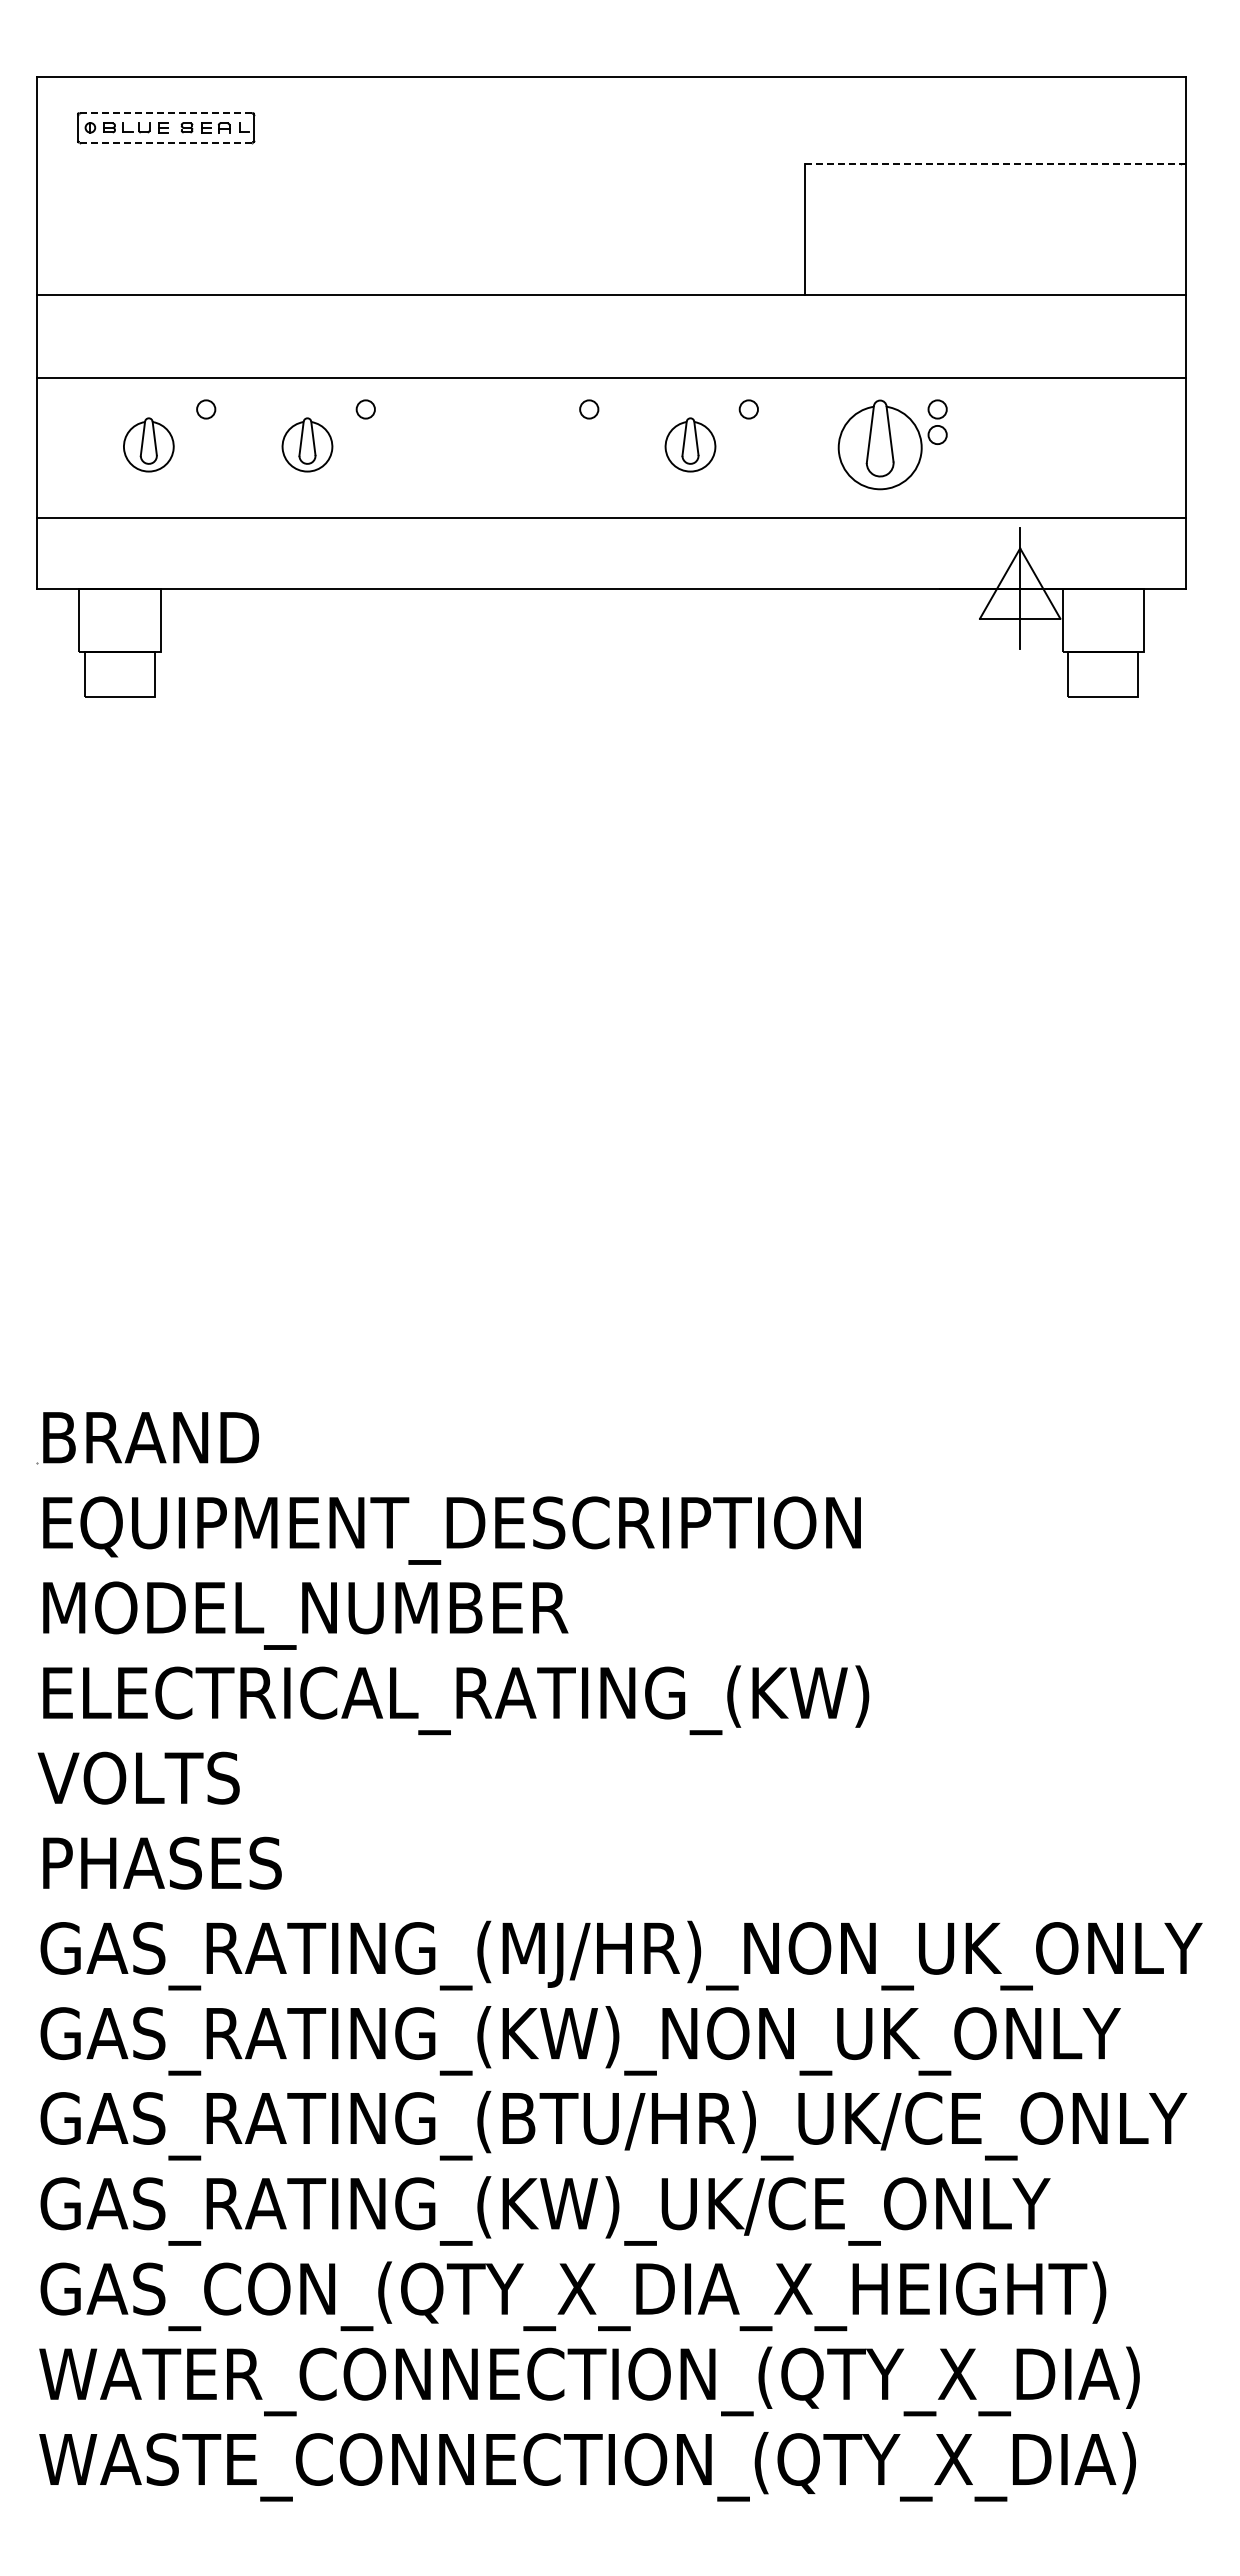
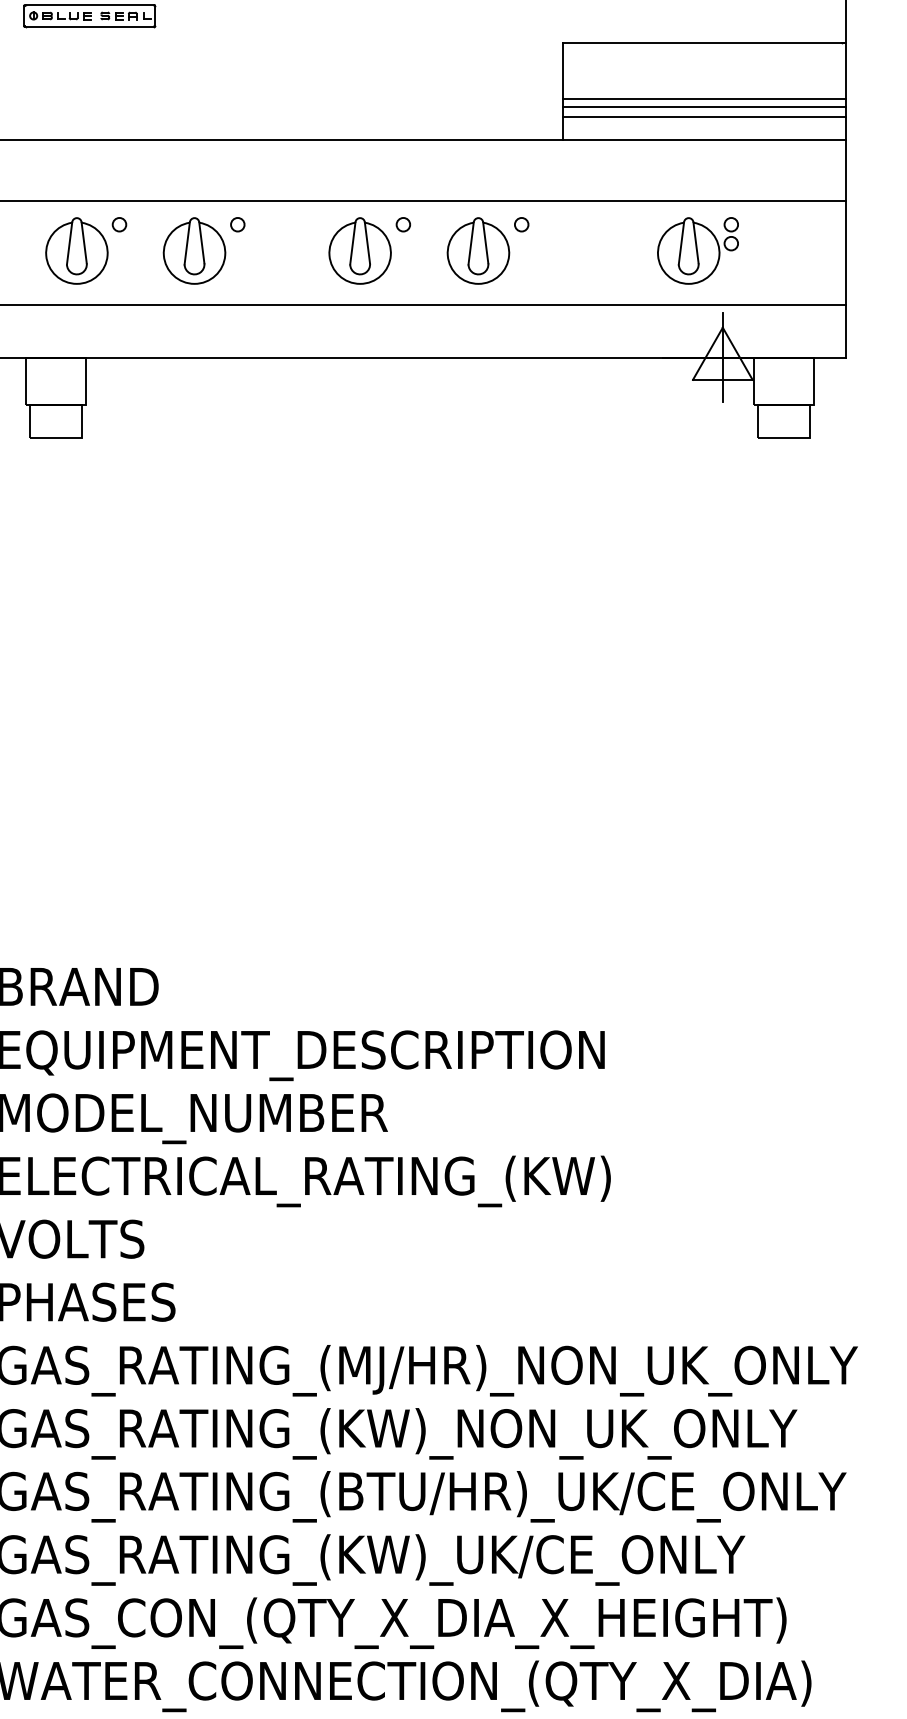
line: (165, 113) -> (89, 5), dashed -> solid
line: (166, 142) -> (90, 26), dashed -> solid
line: (995, 164) -> (704, 43), dashed -> solid
line: (995, 239) -> (704, 98), added
line: (995, 250) -> (704, 106), added
line: (995, 264) -> (704, 117), added
part: (148, 444) -> (76, 250), size x1.67
part: (307, 444) -> (194, 250), size x1.67
part: (530, 444) -> (359, 250), added
part: (690, 444) -> (478, 250), size x1.67
part: (892, 444) -> (697, 250), moved

